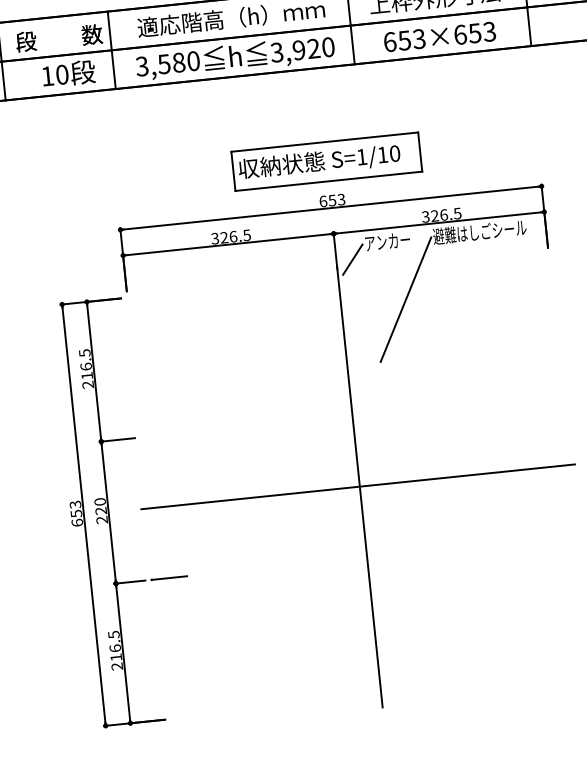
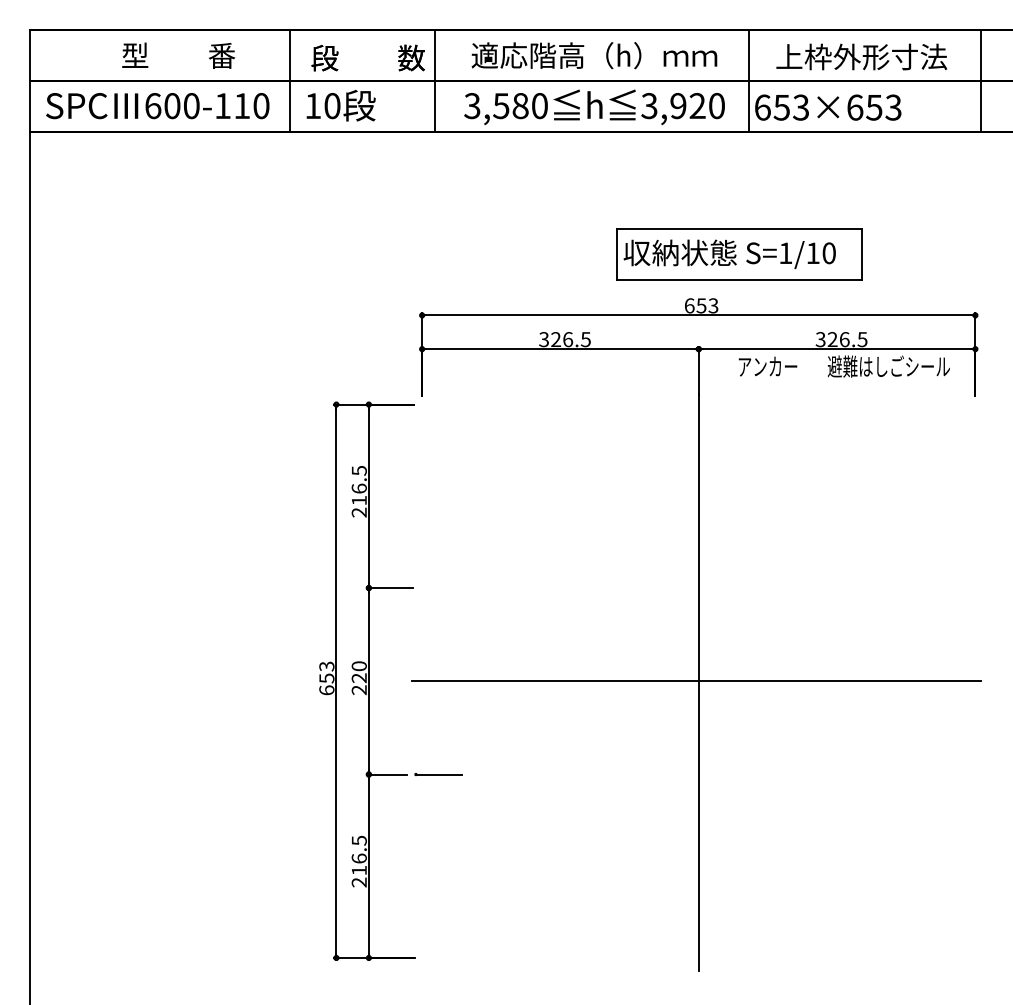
text: (440, 36) -> (828, 107), moved
text: (68, 73) -> (340, 105), moved
part: (326, 161) -> (739, 254), moved
line: (352, 259) -> (719, 384), removed
line: (405, 299) -> (783, 444), removed

